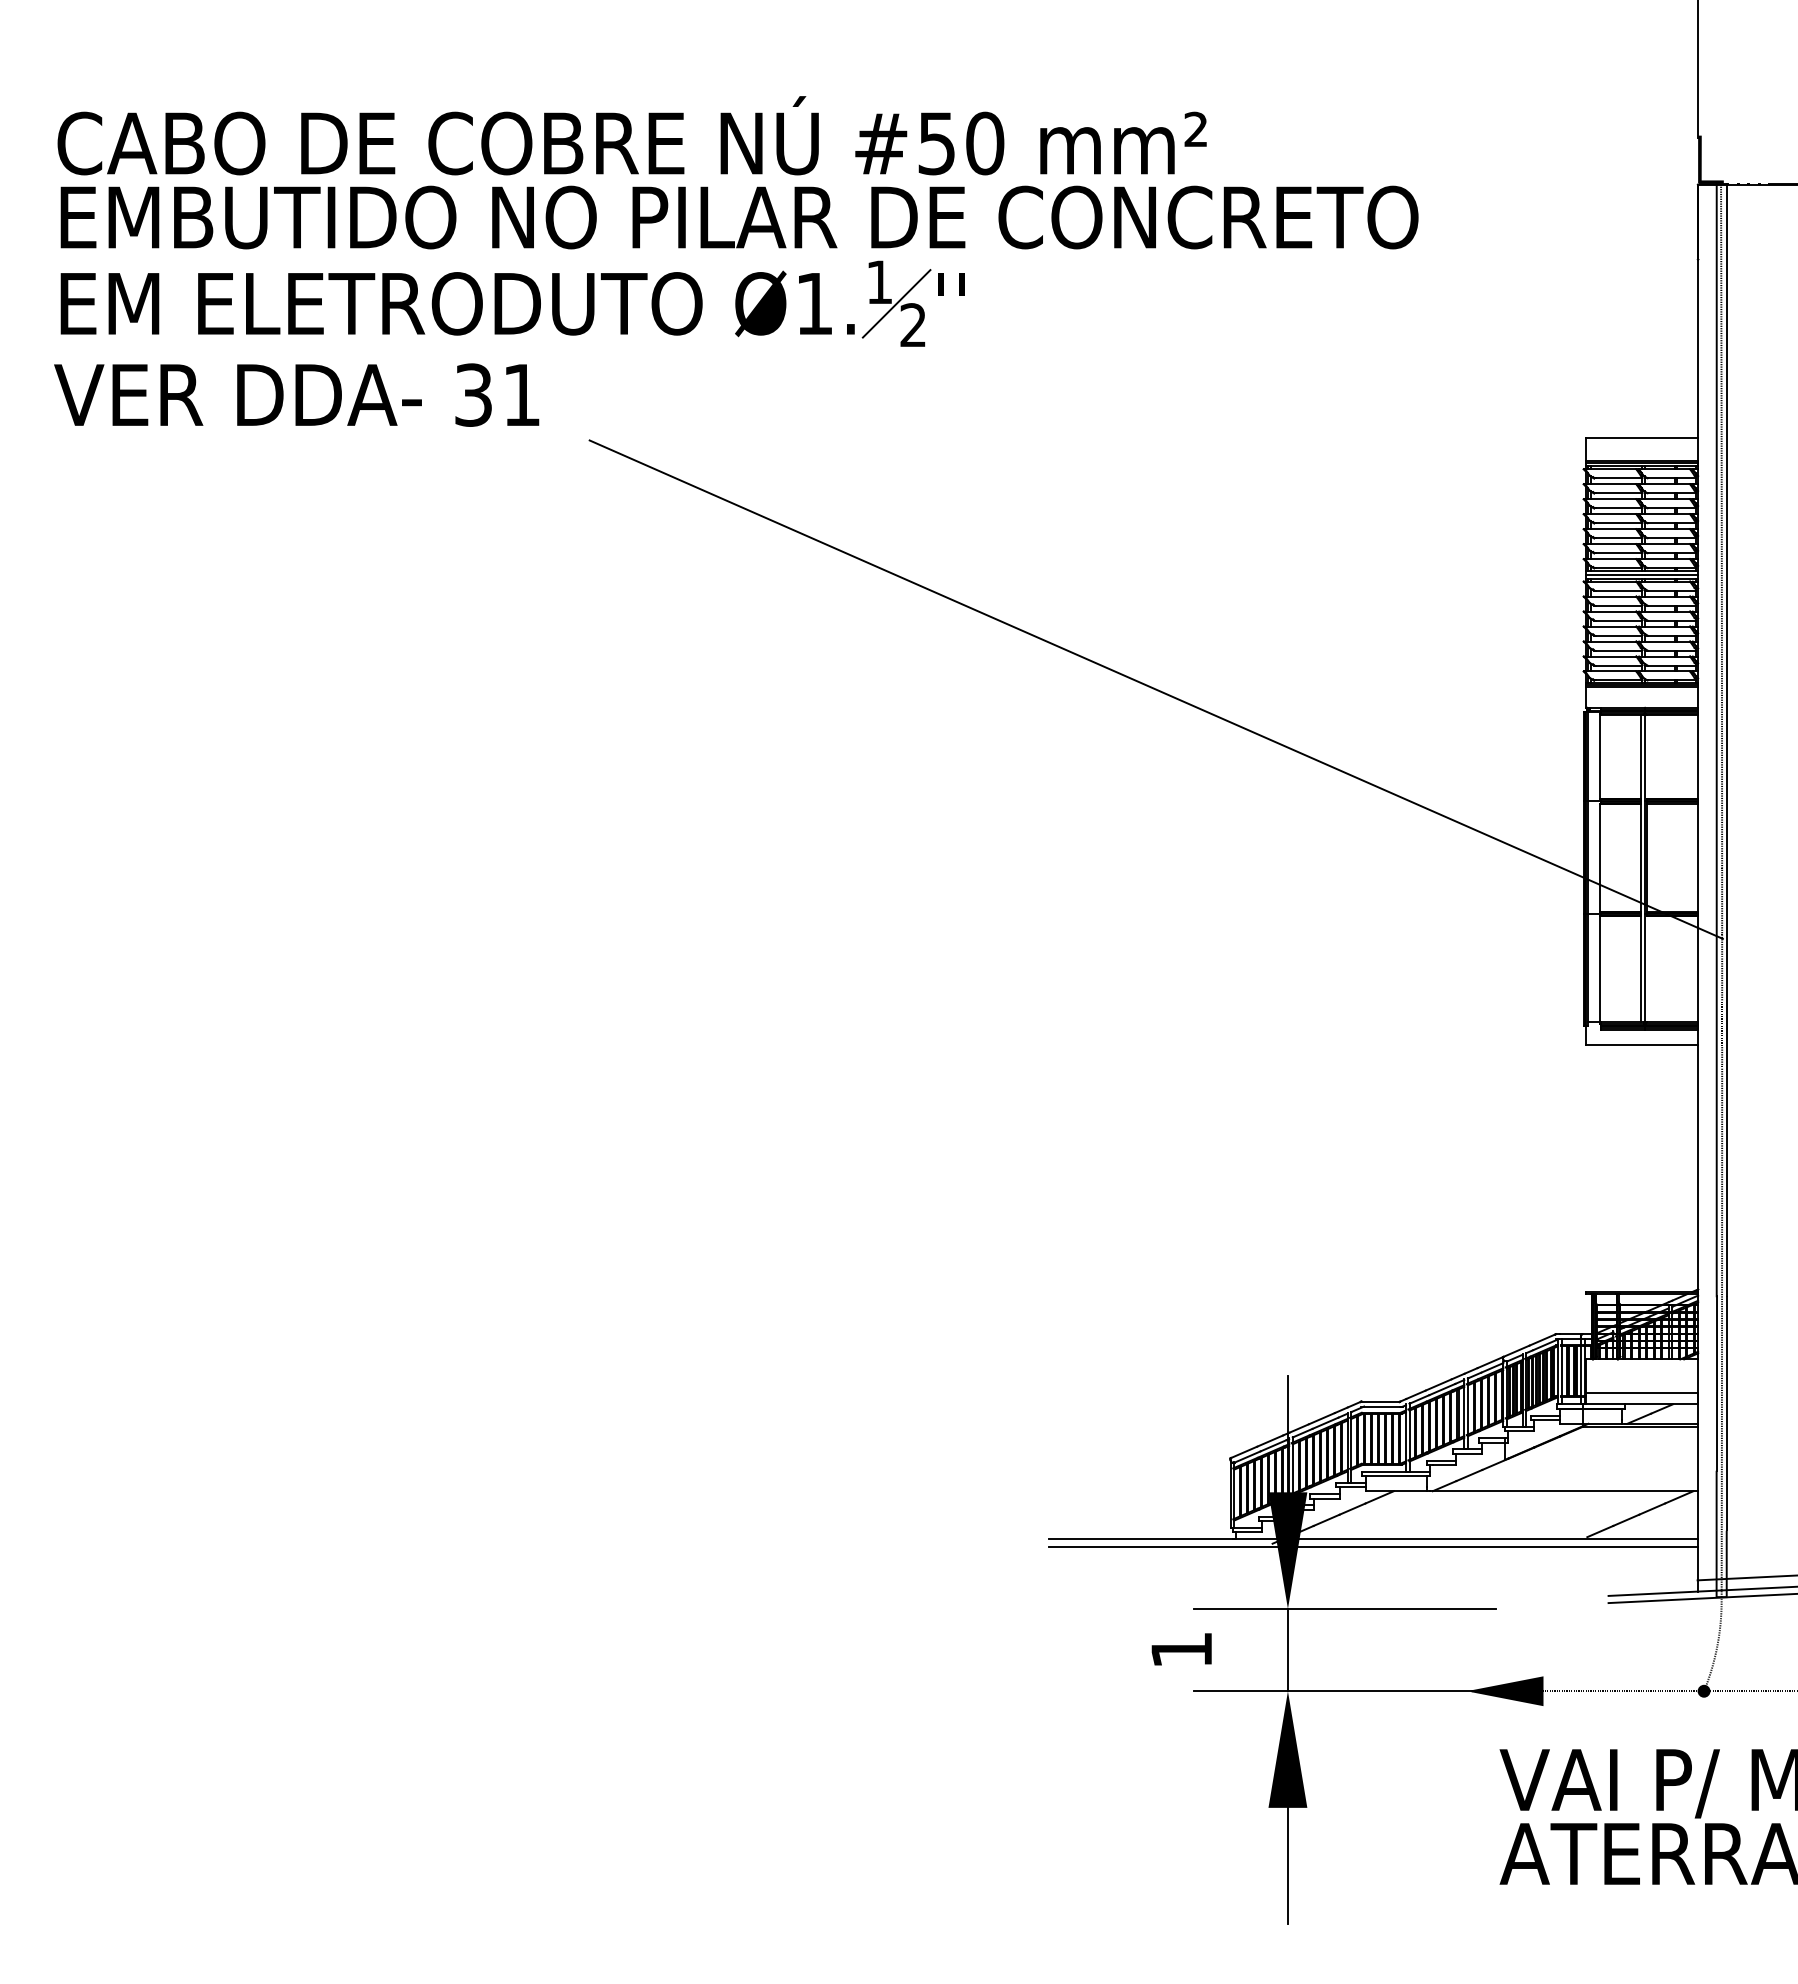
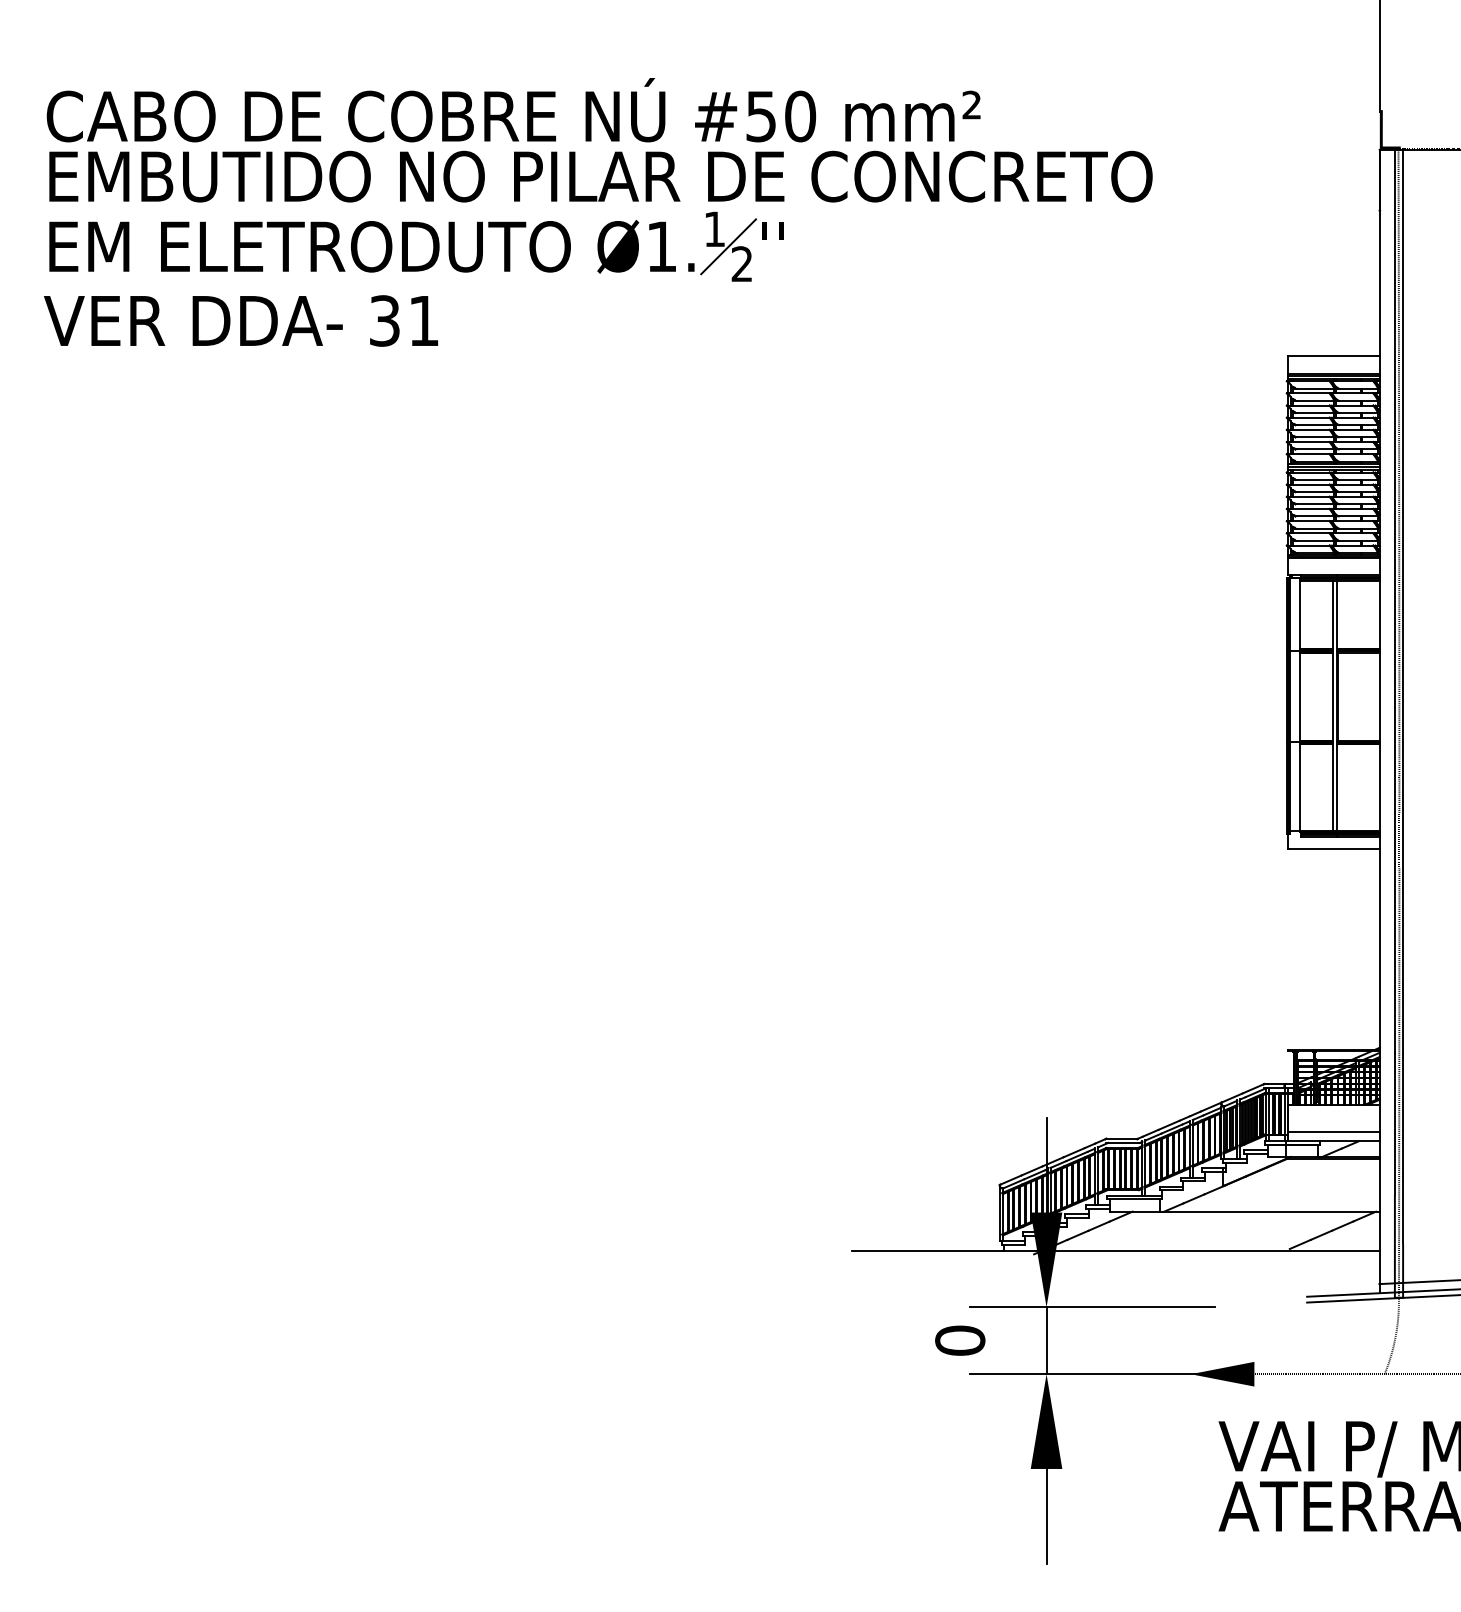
line: (1155, 689) -> (938, 560), removed
line: (1373, 1546) -> (1116, 1256), removed
text: (1181, 1649) -> (960, 1340), 1 -> 0
fill: (1703, 1690) -> (1384, 1373), removed

